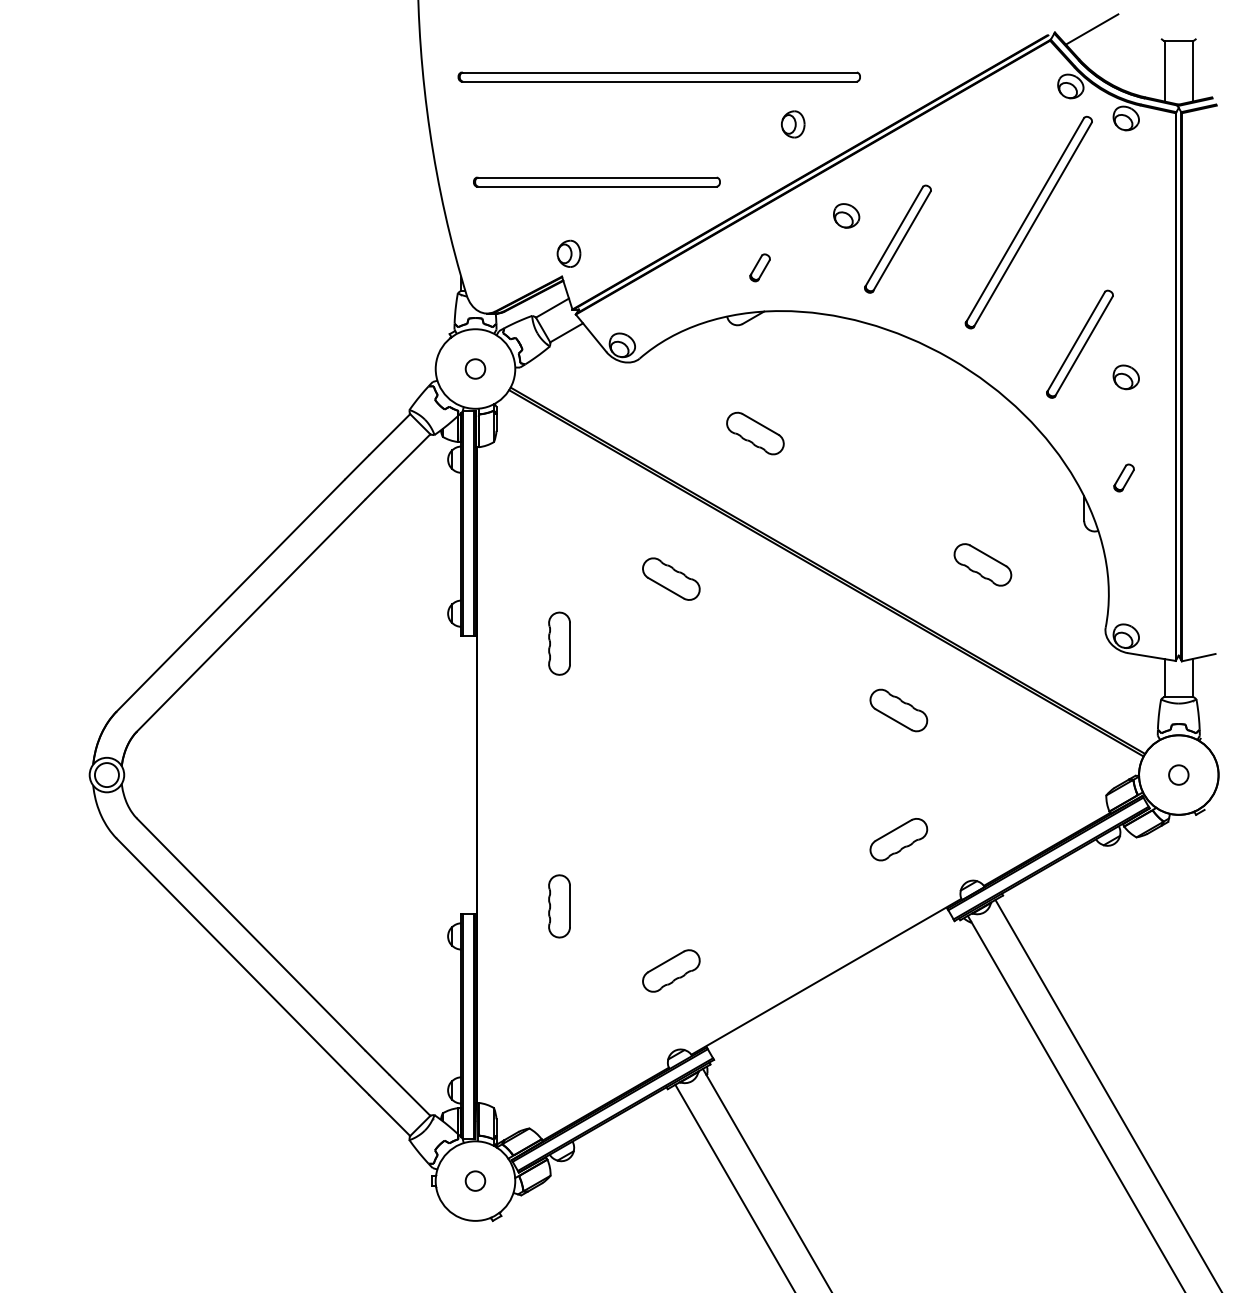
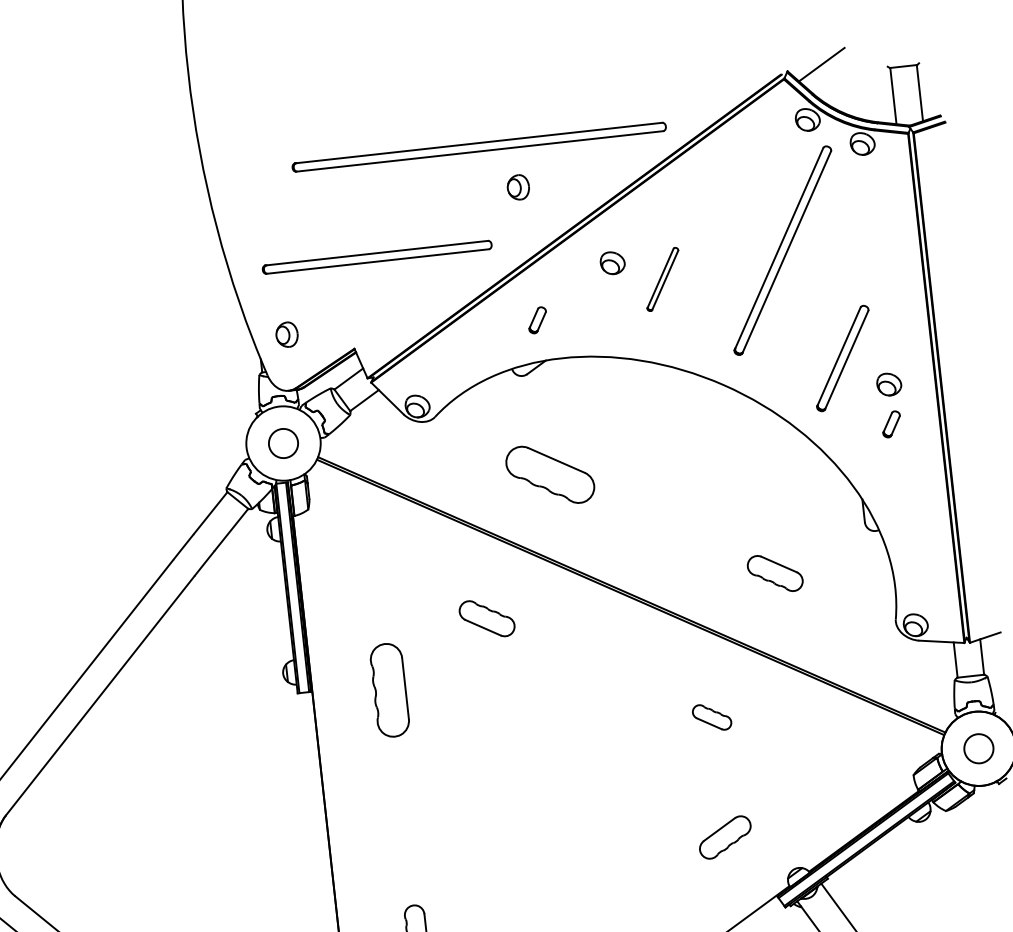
part: (658, 76) -> (478, 146), moved
part: (793, 124) -> (518, 187), moved
part: (897, 238) -> (662, 278), size x0.6
part: (568, 253) -> (286, 334), moved
circle: (475, 368) -> (283, 443), size x1.6
part: (755, 433) -> (550, 474), size x1.6
part: (1123, 477) -> (890, 423), moved
part: (559, 643) -> (389, 690), size x1.6
part: (898, 710) -> (711, 717), size x0.7
circle: (1178, 774) -> (978, 748), size x1.6

